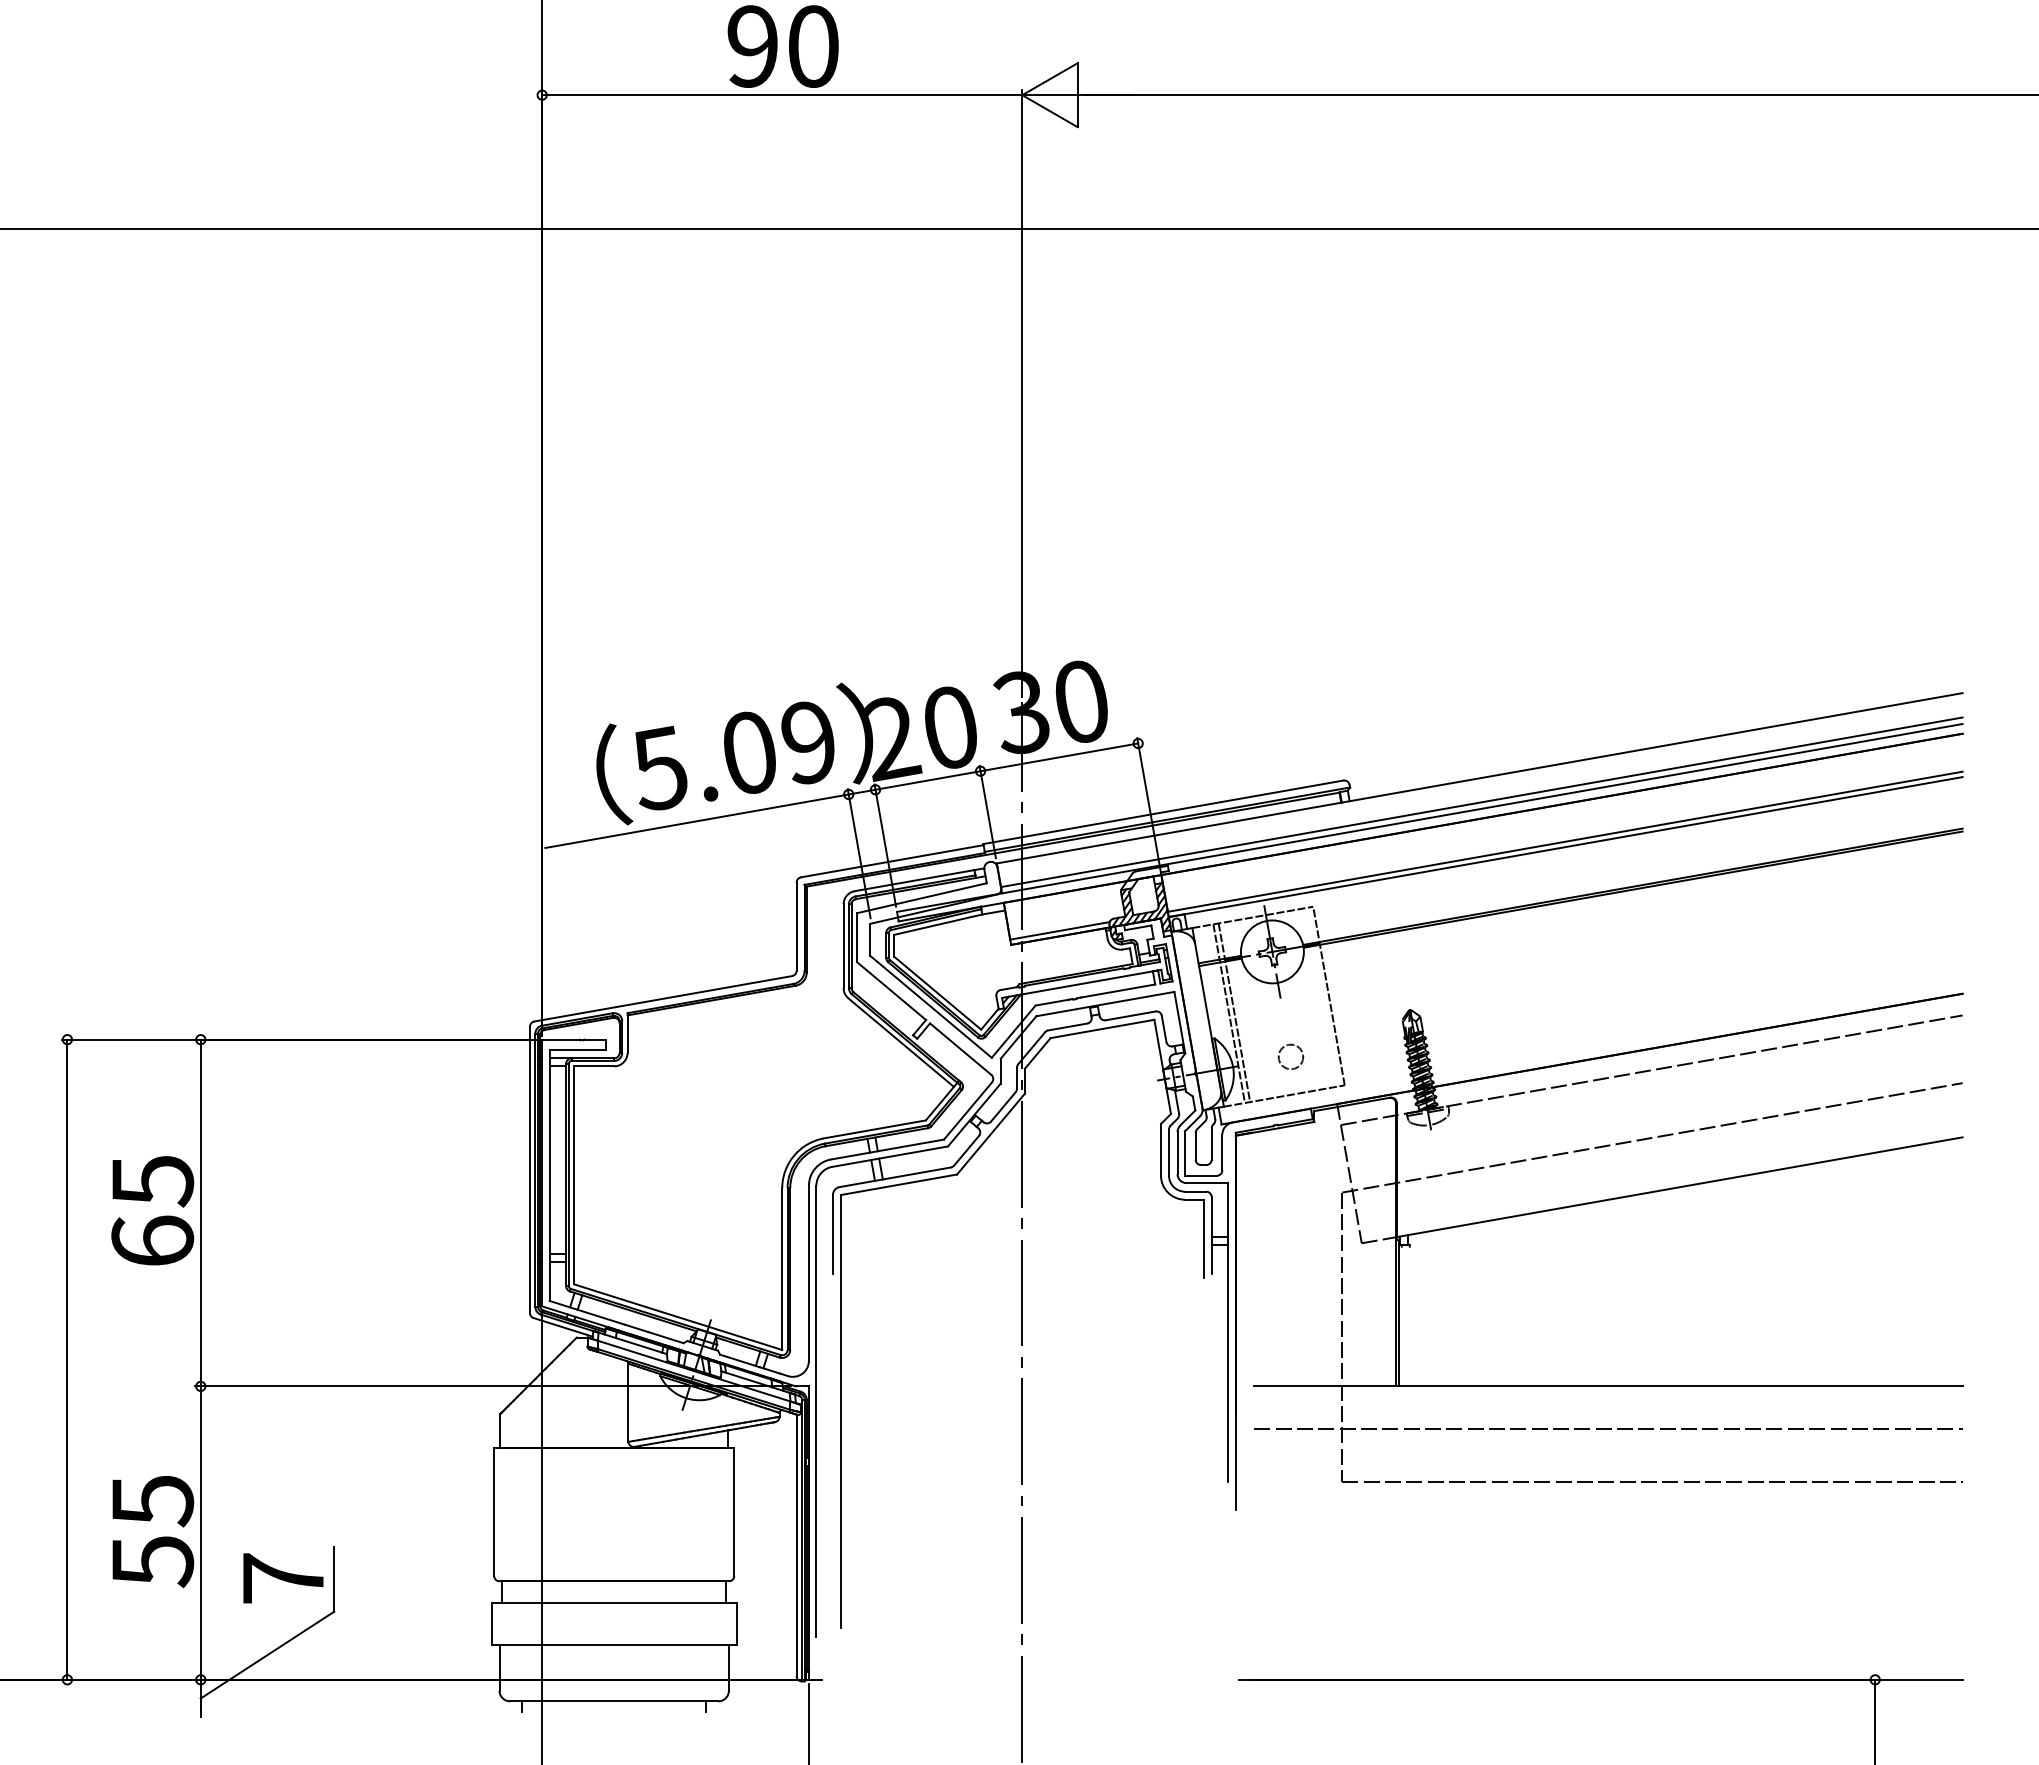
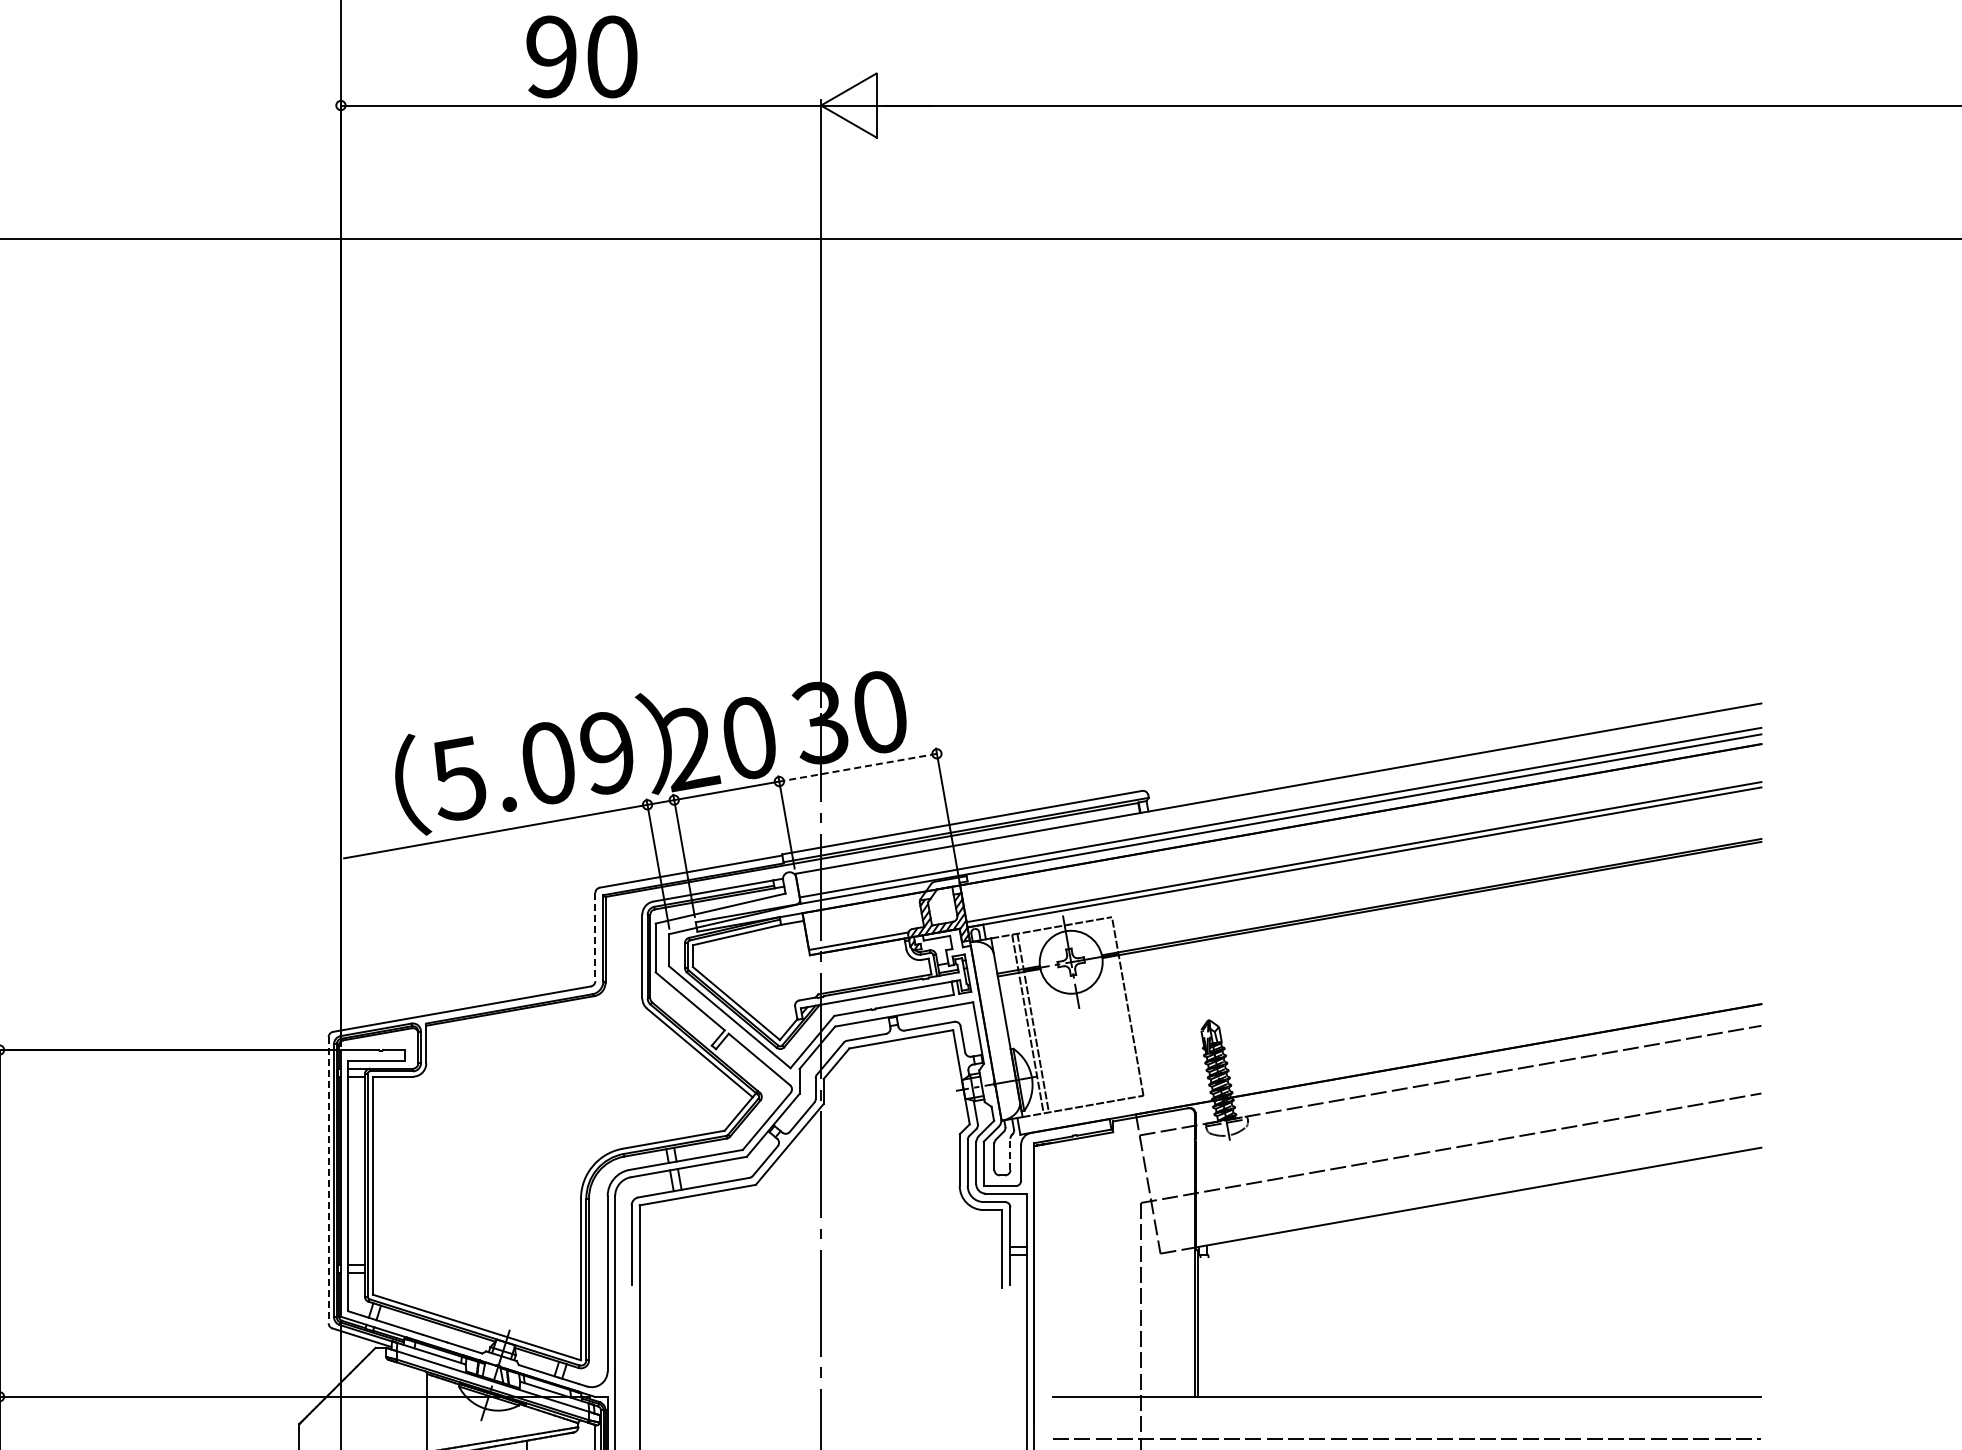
line: (1058, 757) -> (857, 767), solid -> dashed
line: (796, 927) -> (595, 937), solid -> dashed
circle: (1290, 1056) -> (1089, 1066), removed
line: (1211, 1144) -> (1010, 1154), solid -> dashed
line: (529, 1170) -> (328, 1180), solid -> dashed

